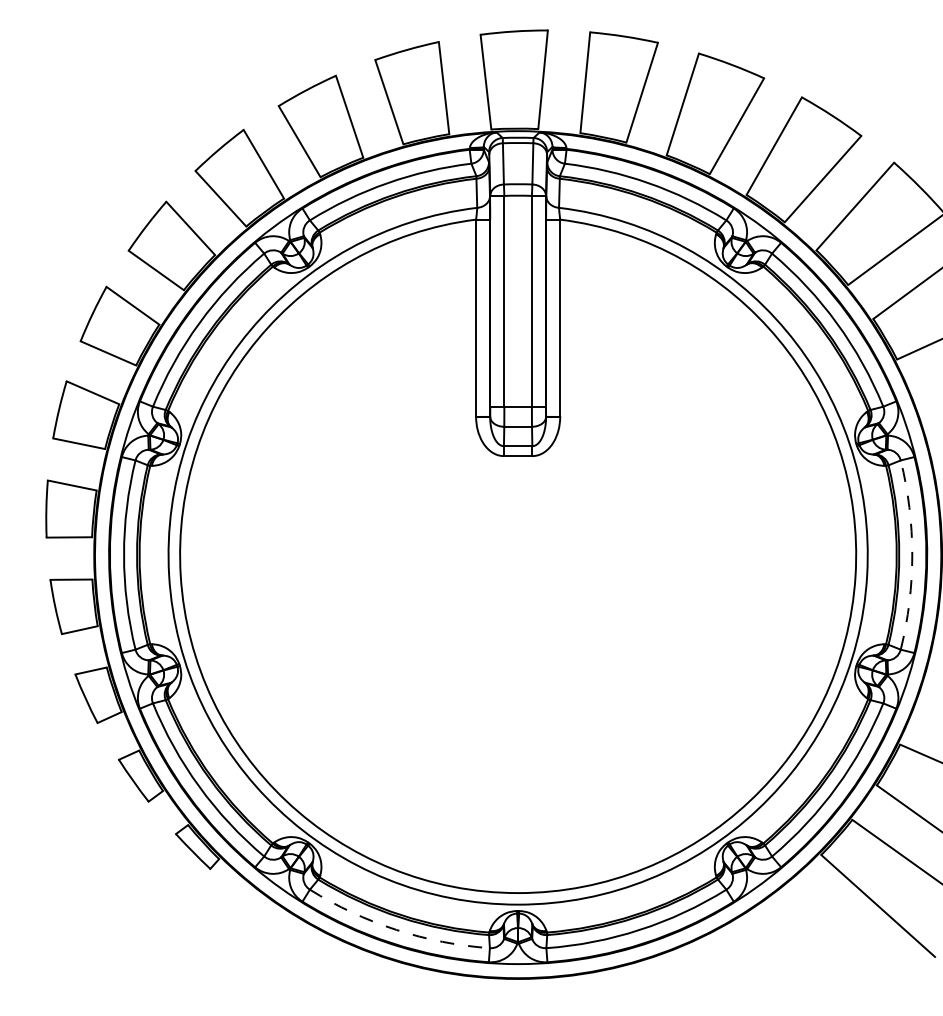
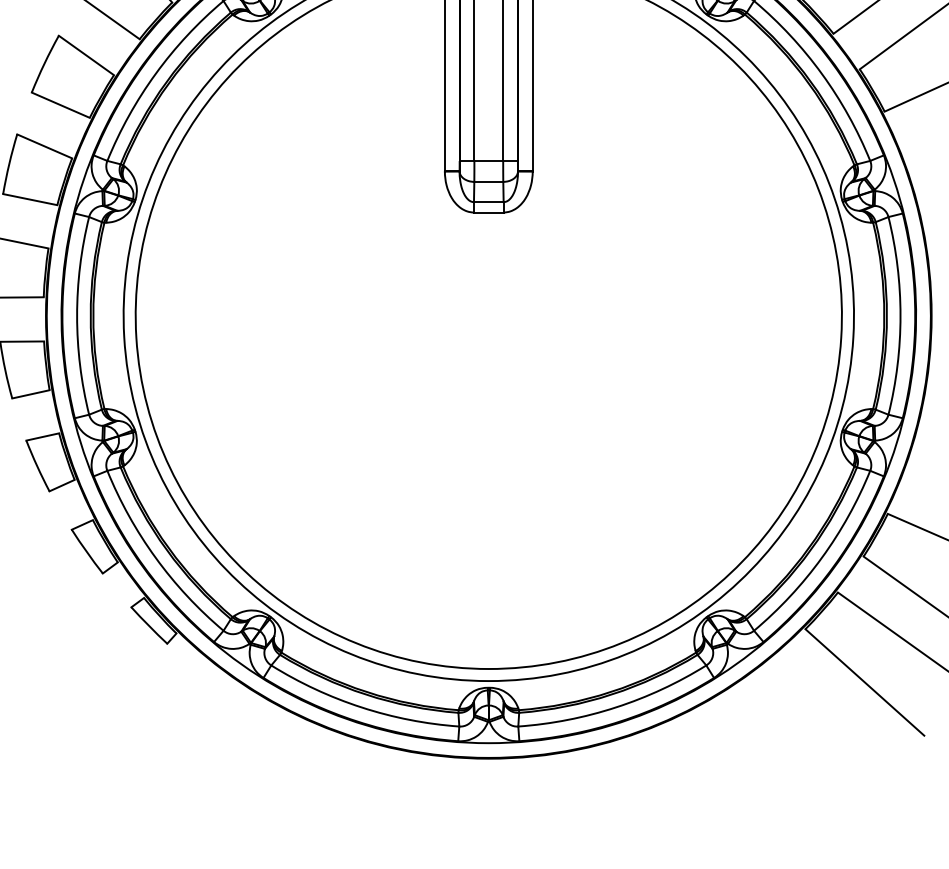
arc: (912, 555) -> (900, 316), dashed -> solid
arc: (396, 929) -> (361, 707), dashed -> solid

